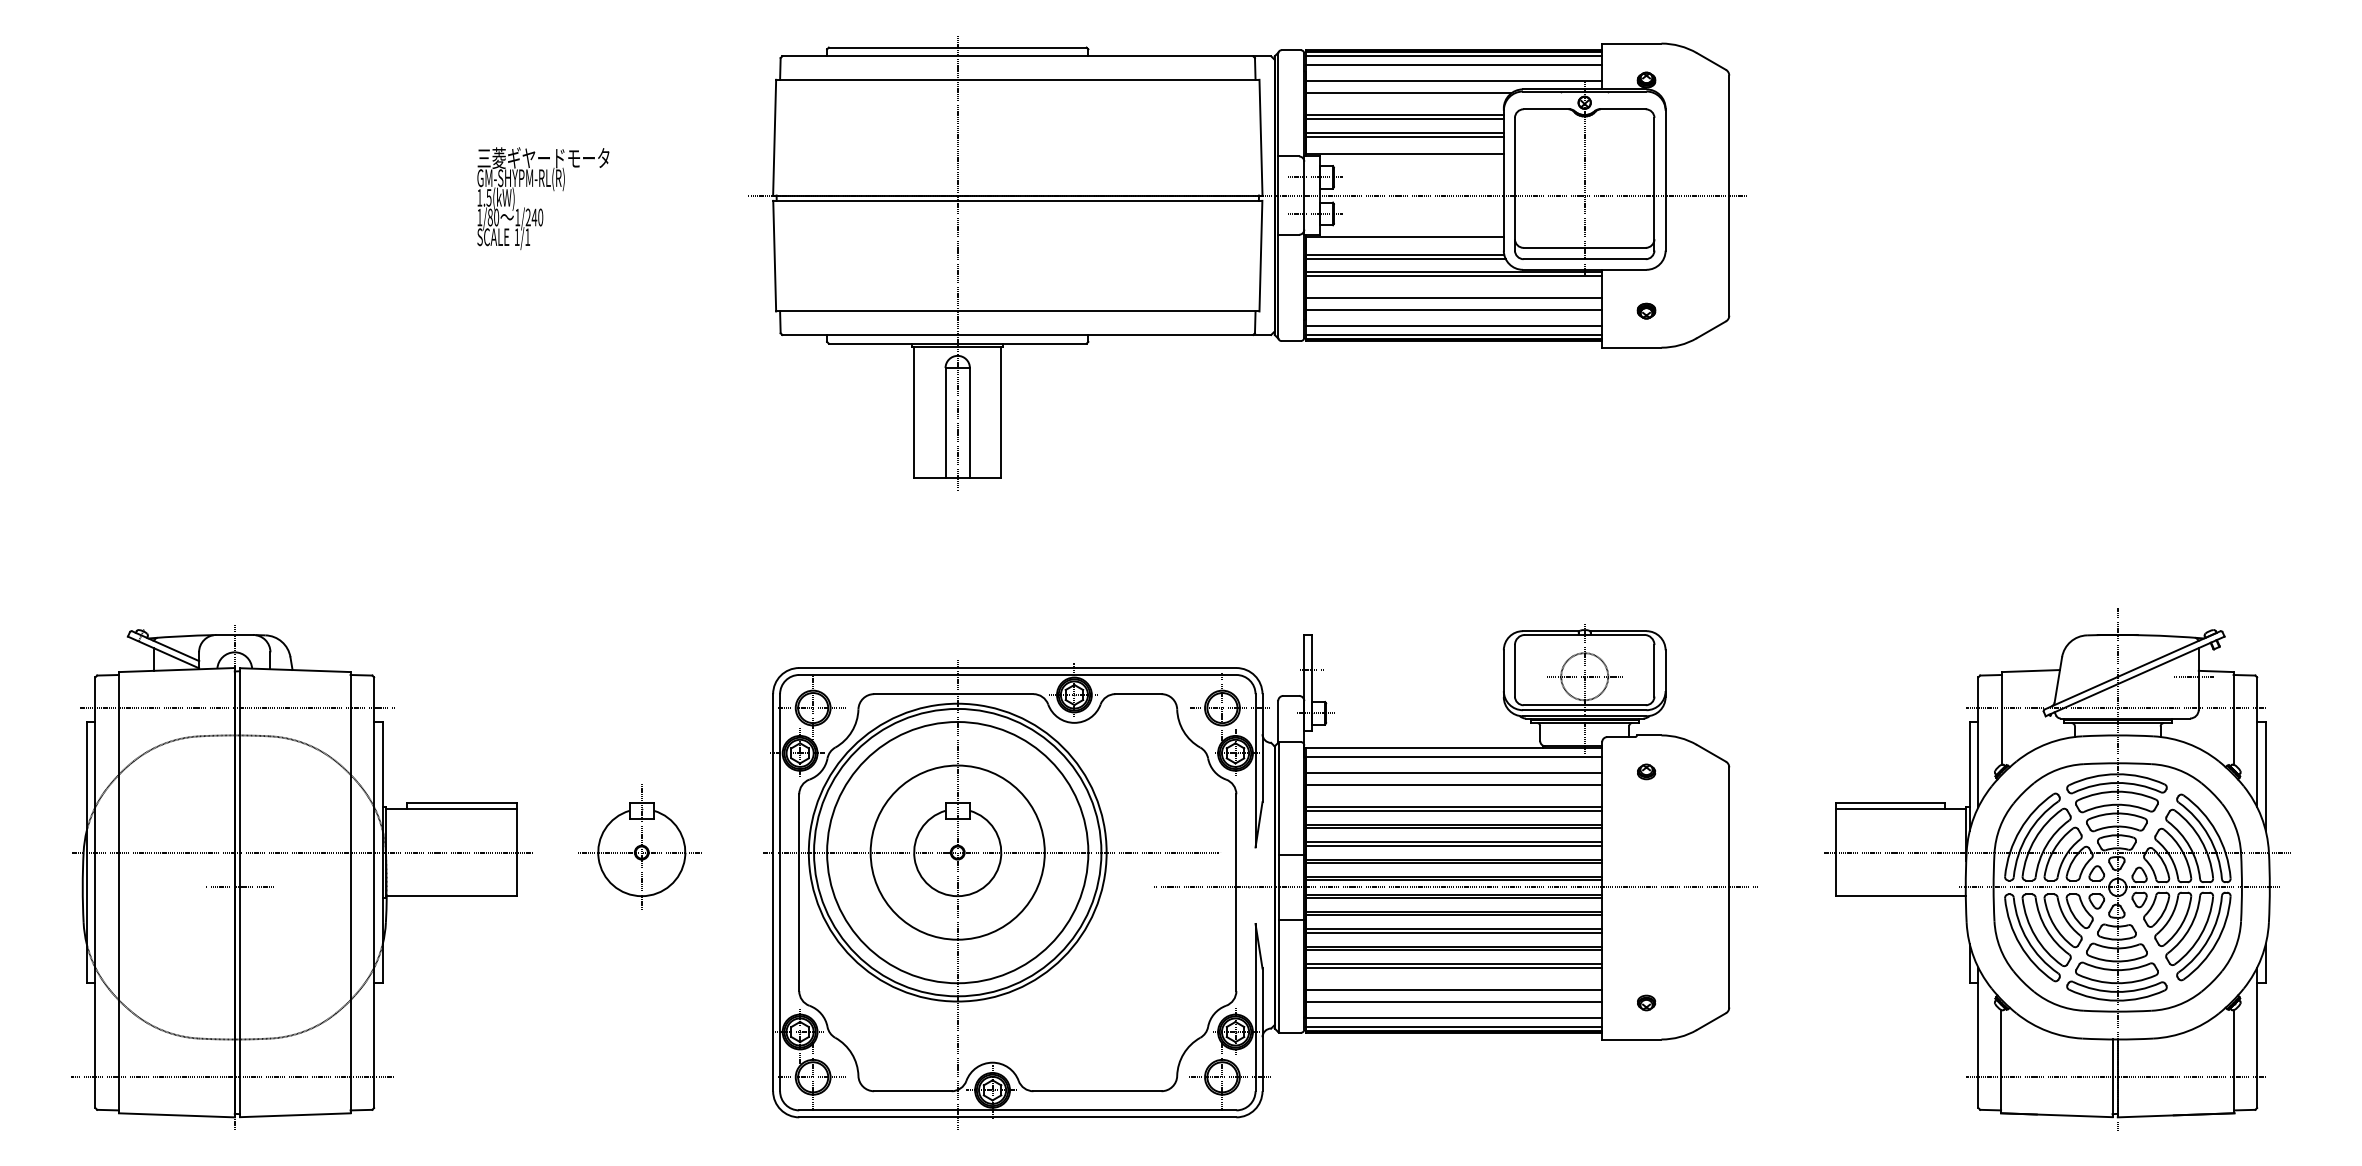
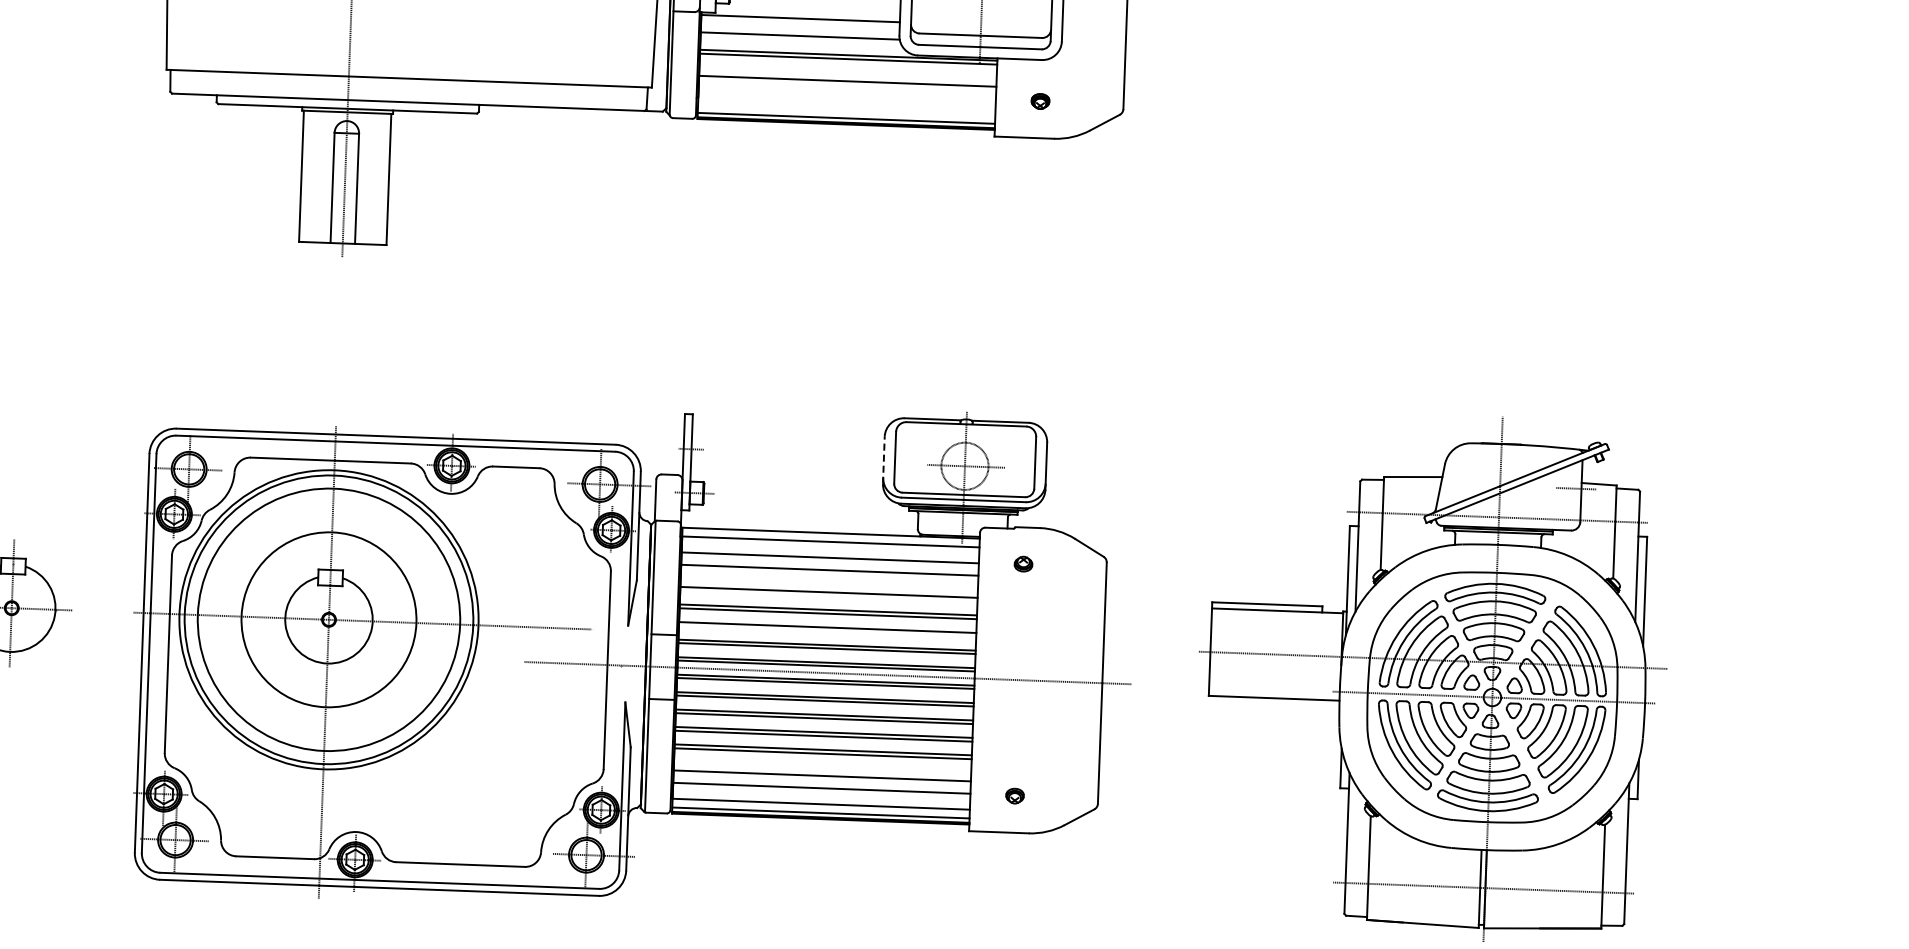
line: (1405, 258) -> (800, 39), removed
line: (1454, 310) -> (847, 93), removed
line: (1454, 326) -> (847, 109), removed
line: (1503, 673) -> (883, 460), solid -> dashed
line: (1454, 810) -> (829, 595), removed
line: (1454, 845) -> (828, 630), removed

